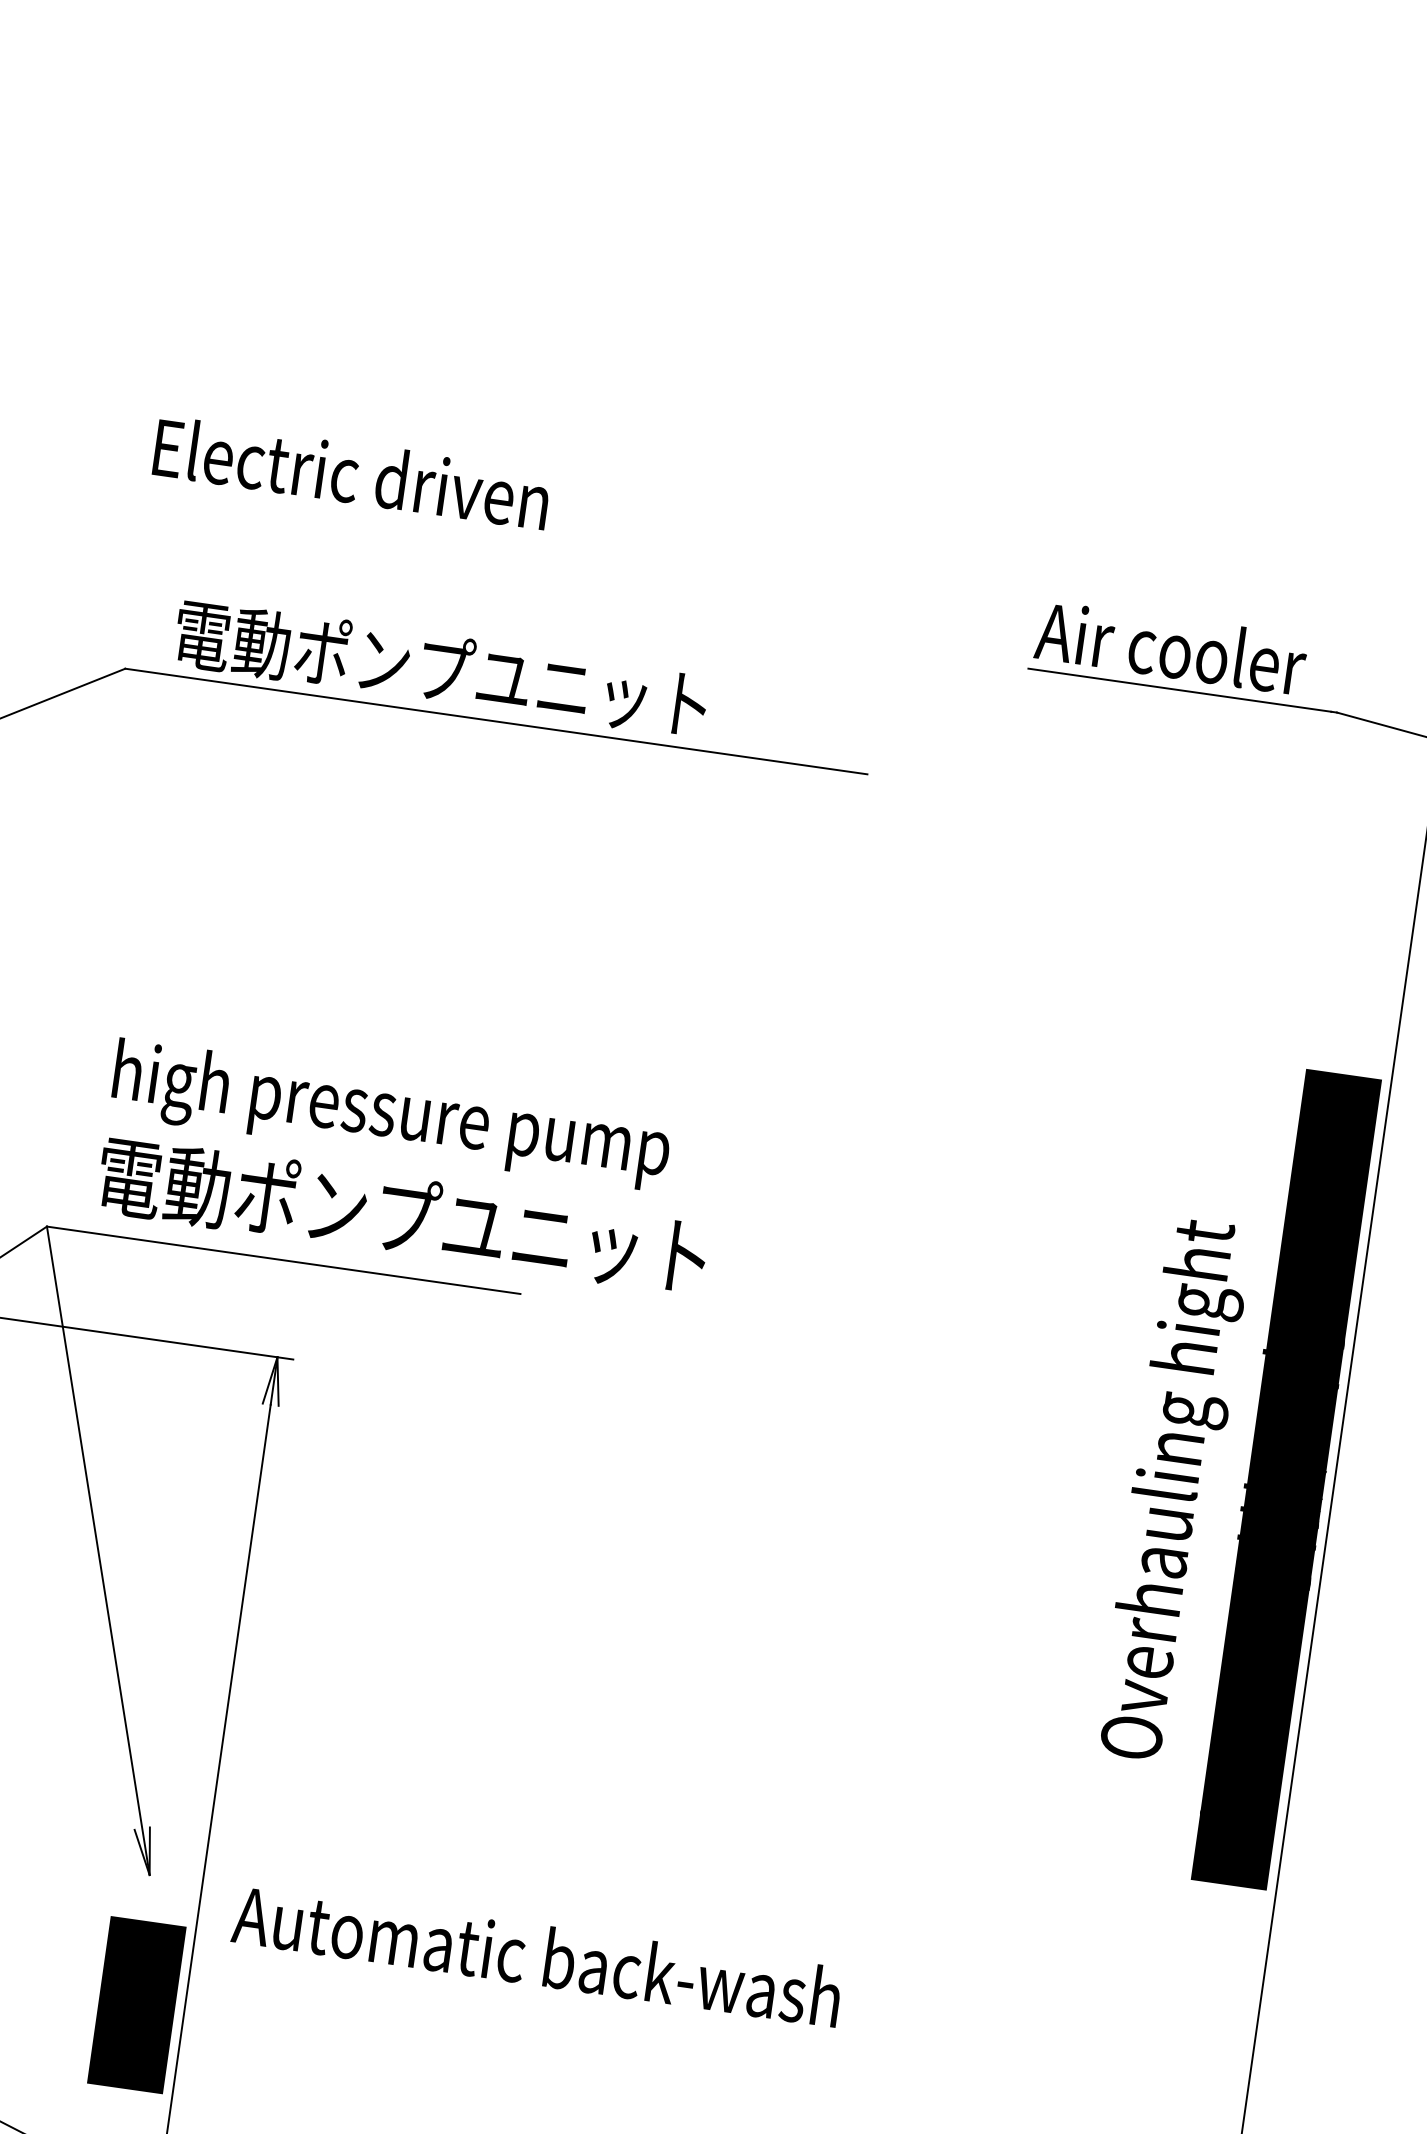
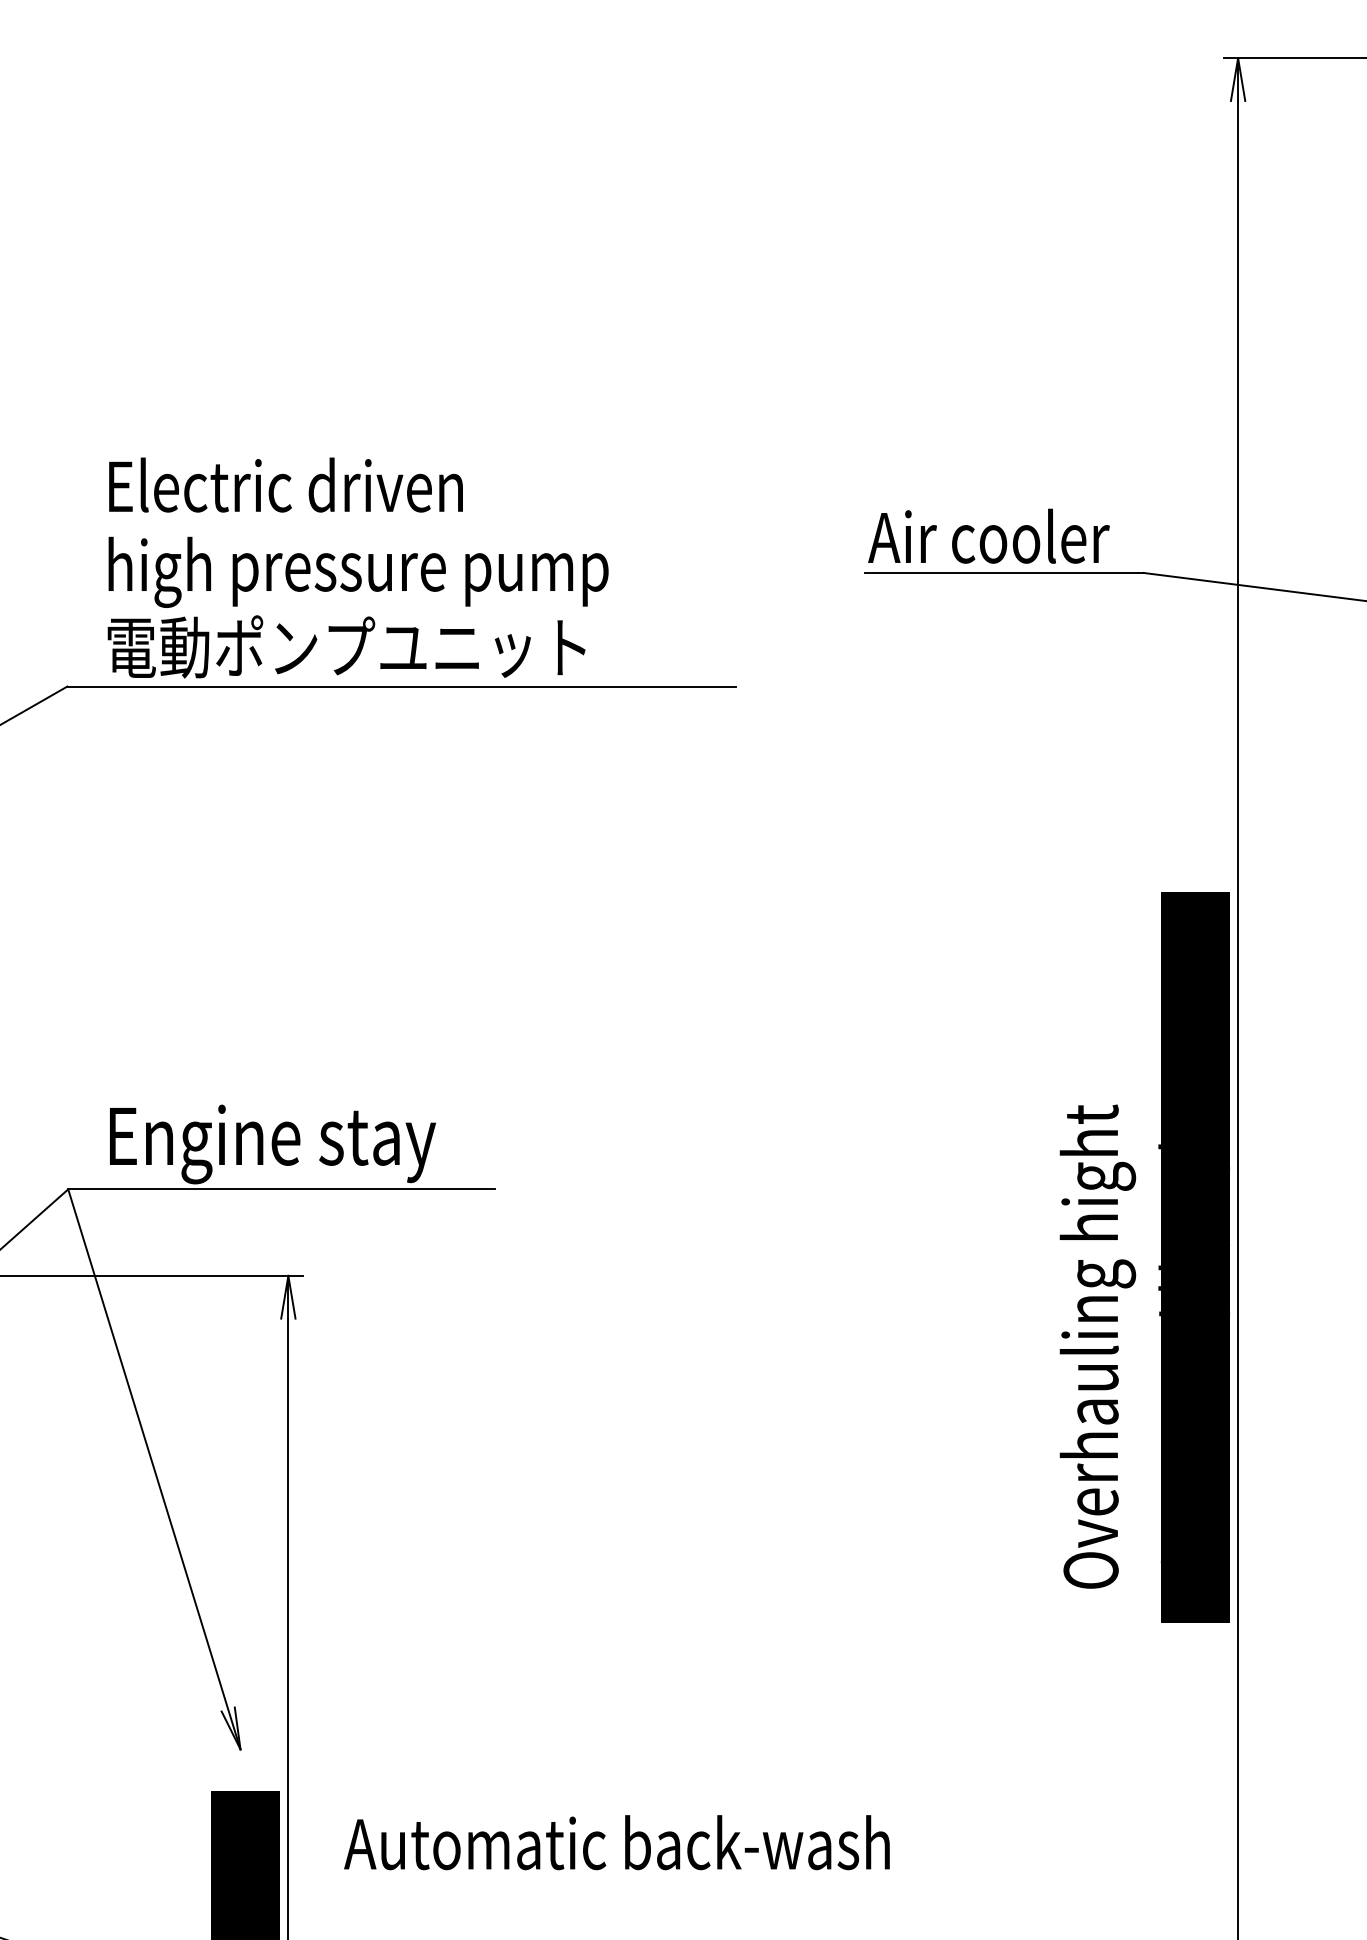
text: (351, 472) -> (285, 484), moved
text: (391, 1115) -> (358, 571), moved
text: (401, 1222) -> (381, 1141), 電動ポンプユニット -> Engine stay
text: (1174, 1490) -> (1097, 1346), moved
text: (536, 1955) -> (616, 1842), moved

